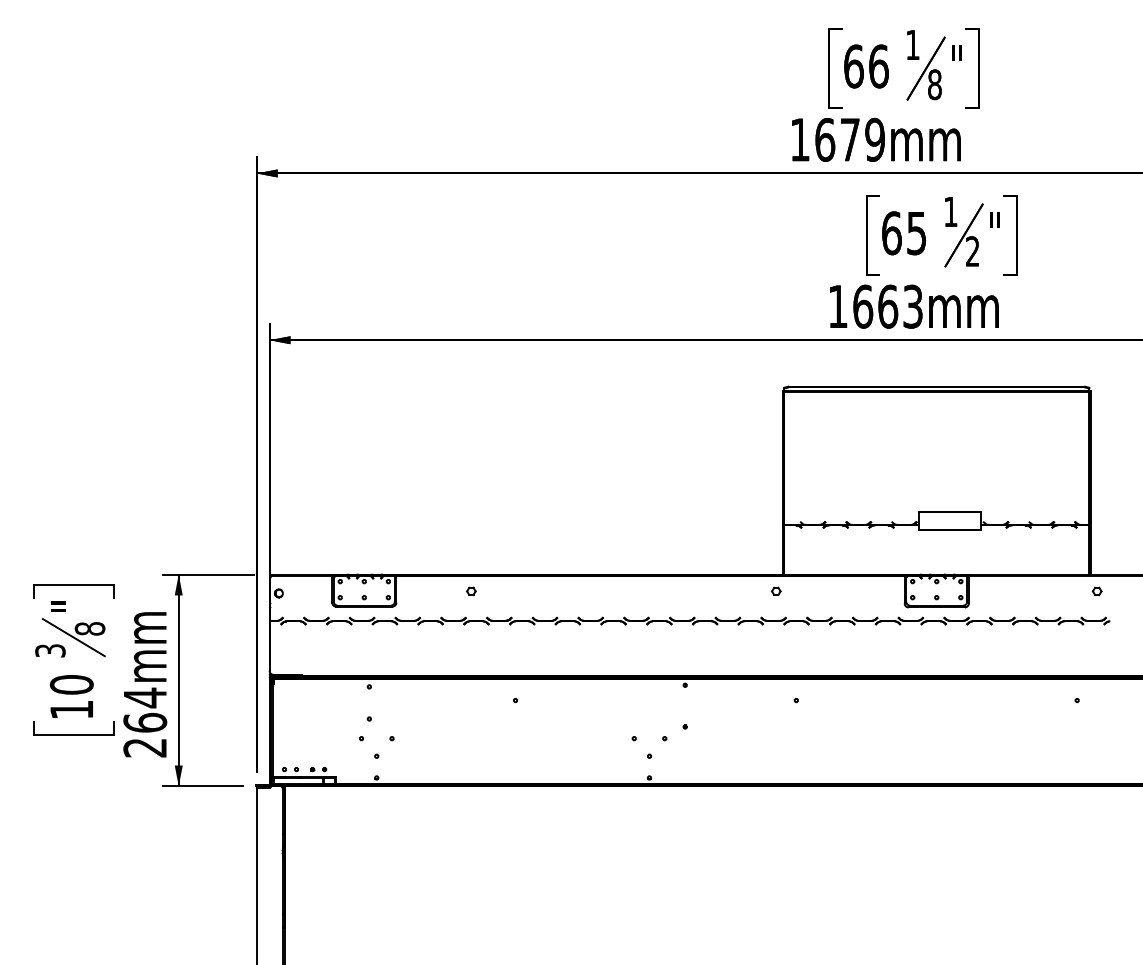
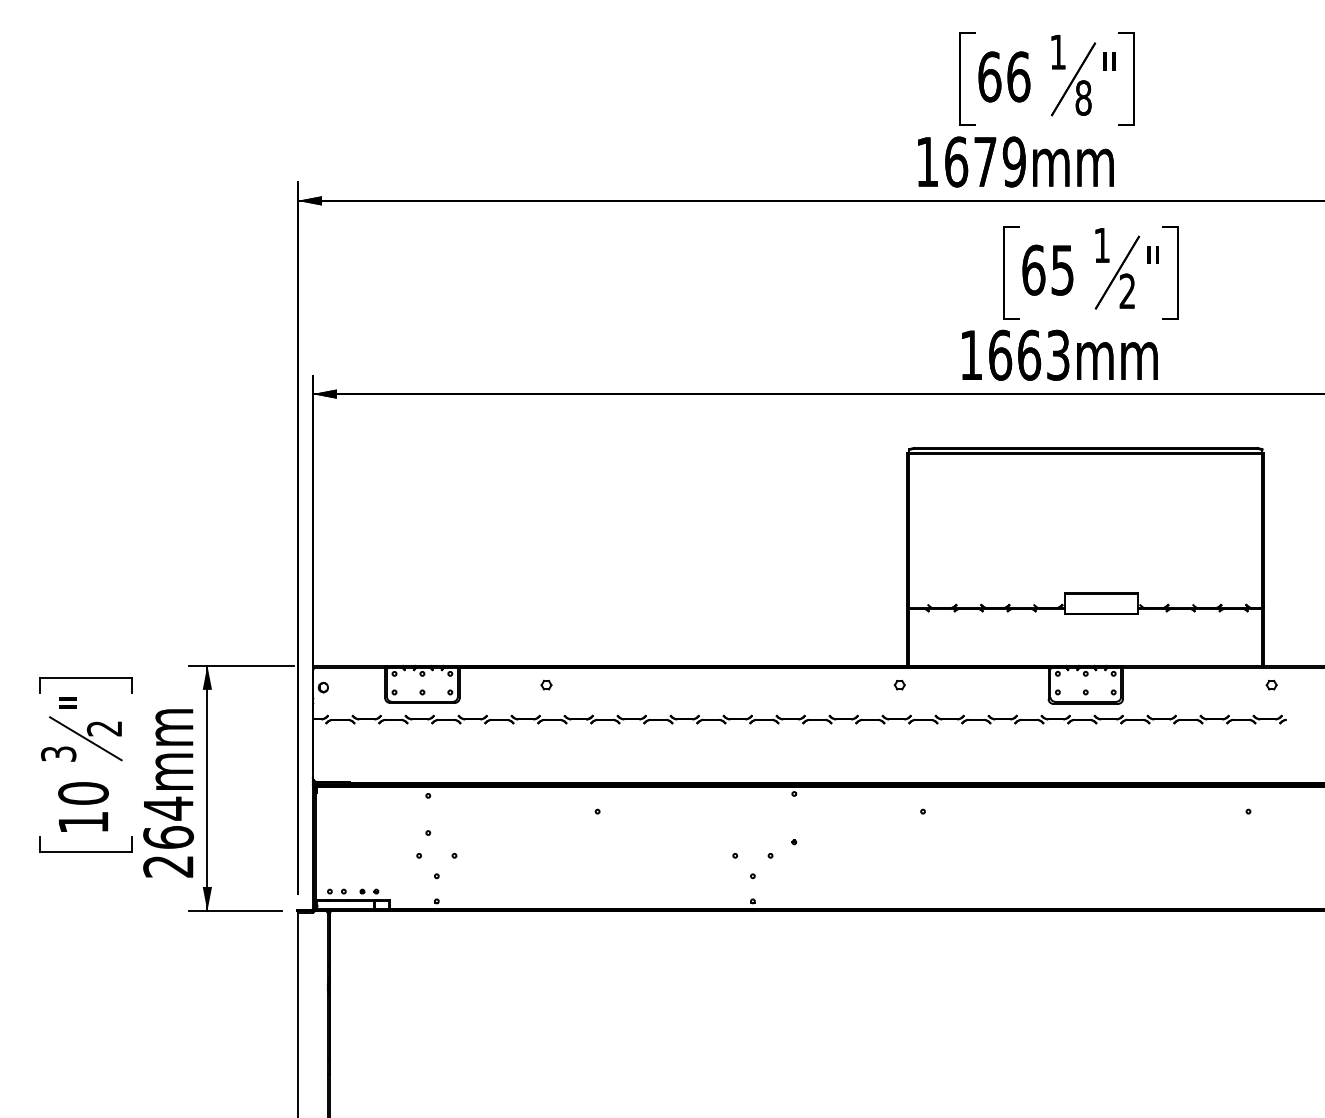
text: (89, 628) -> (103, 728), 8 -> 2

